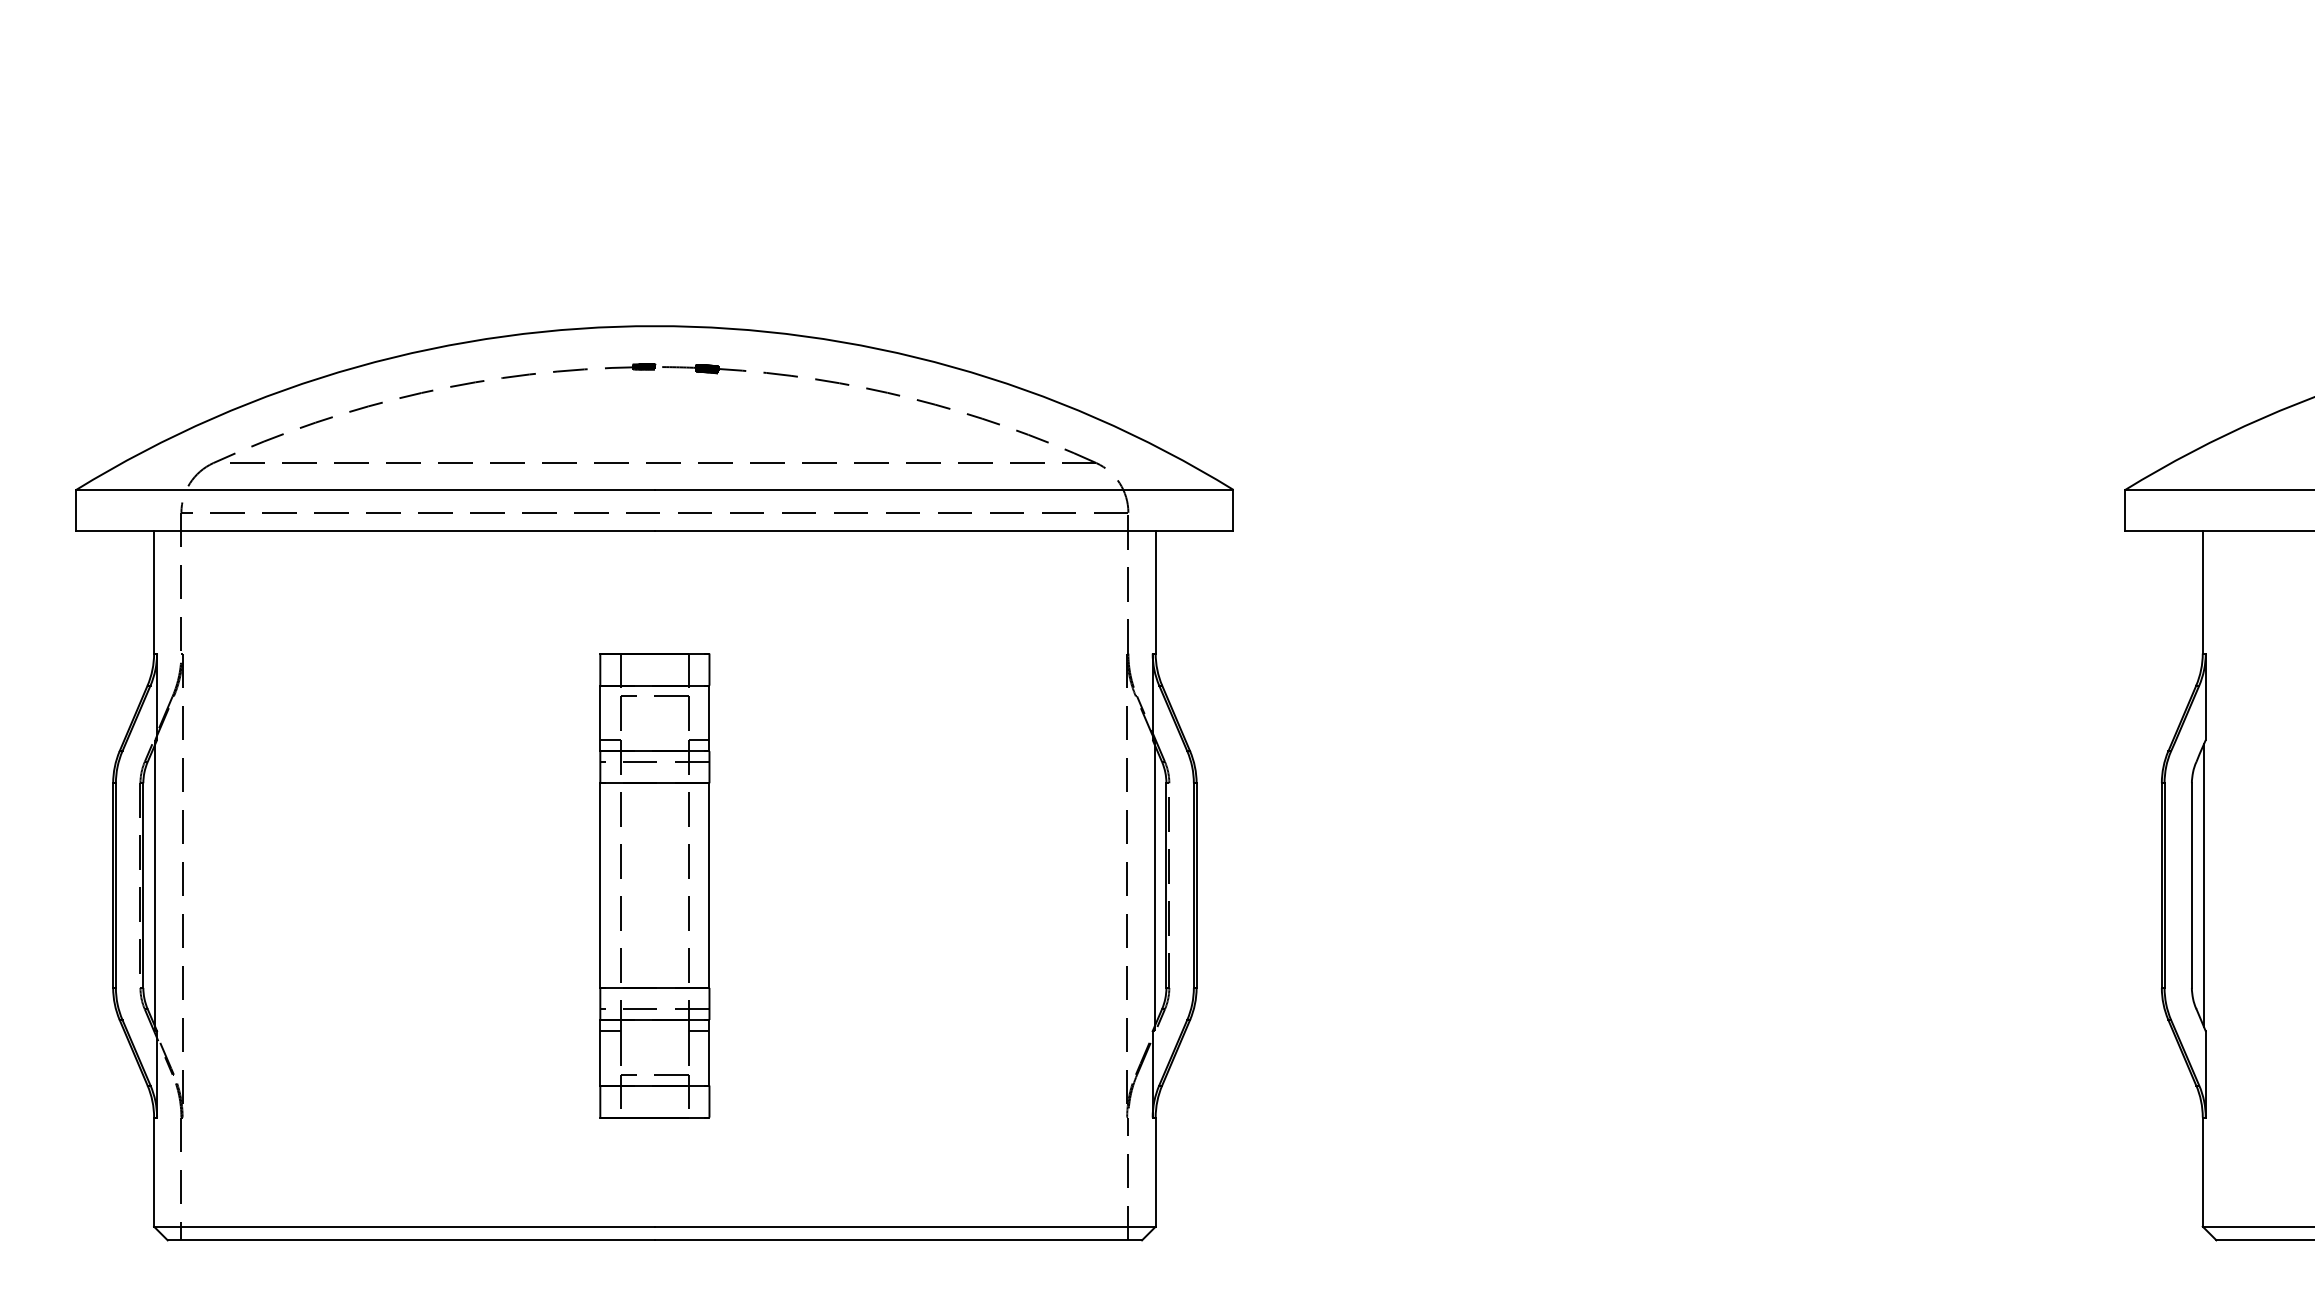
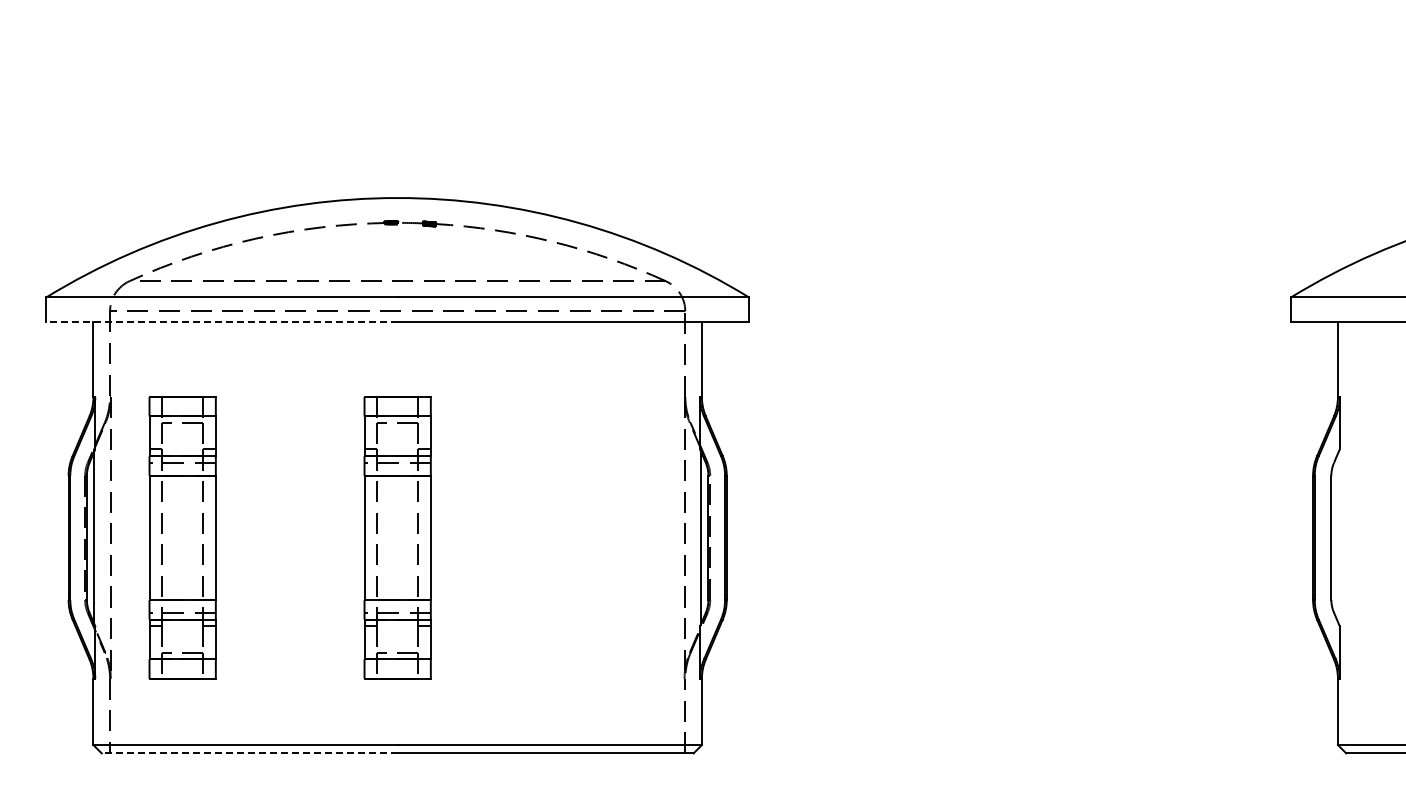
line: (364, 531) -> (221, 322), solid -> dashed
part: (300, 884) -> (182, 537), added
line: (2203, 884) -> (1338, 537), removed
line: (410, 1240) -> (249, 753), solid -> dashed

